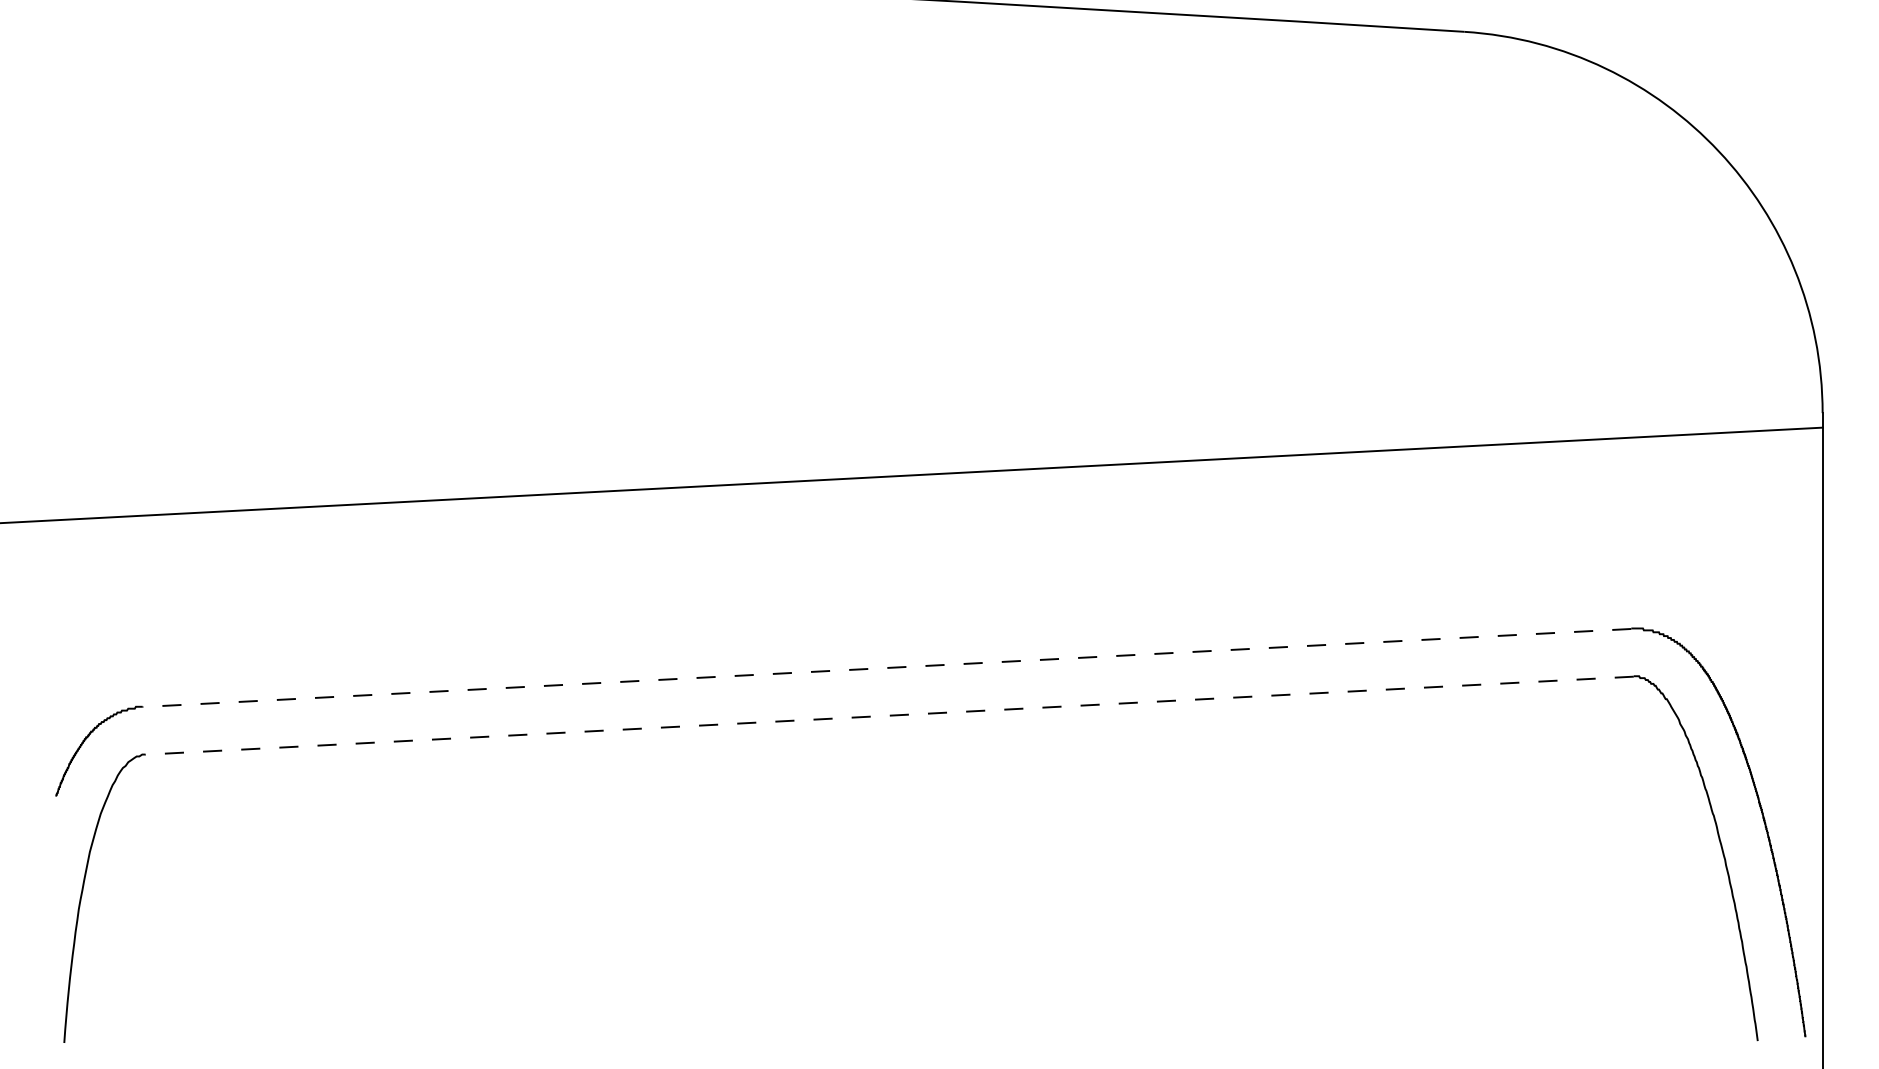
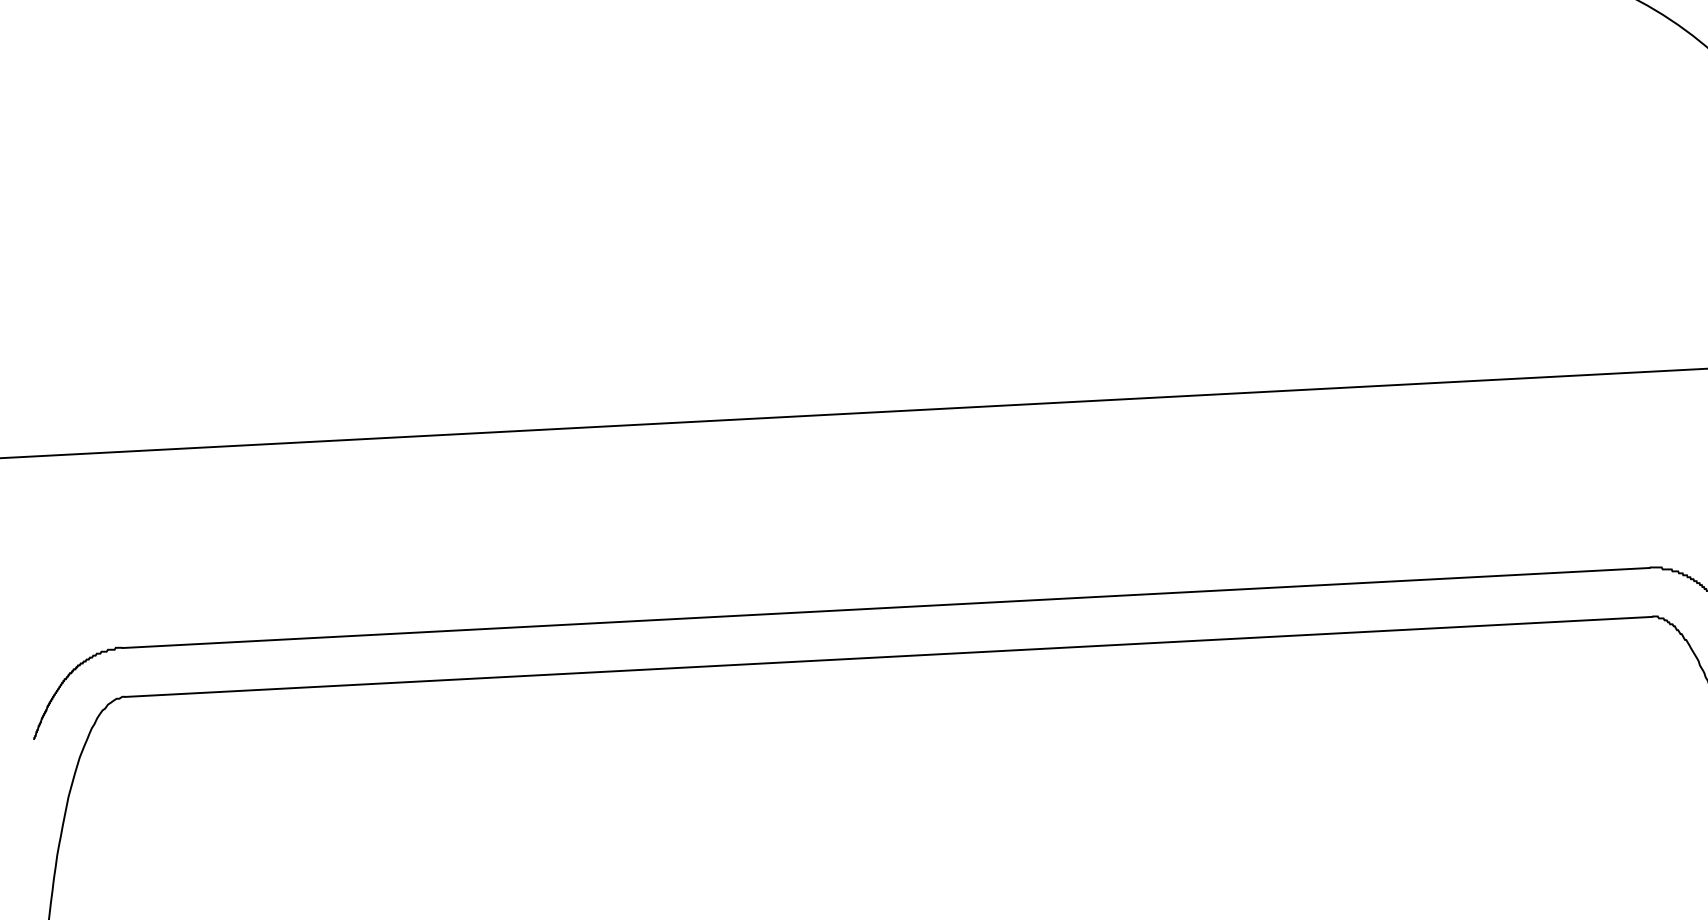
line: (886, 668) -> (885, 608), dashed -> solid
line: (888, 715) -> (887, 656), dashed -> solid

